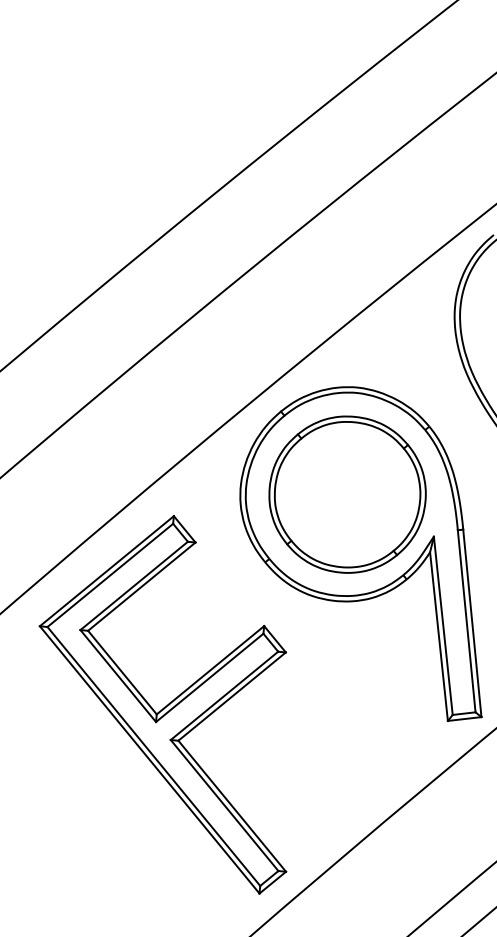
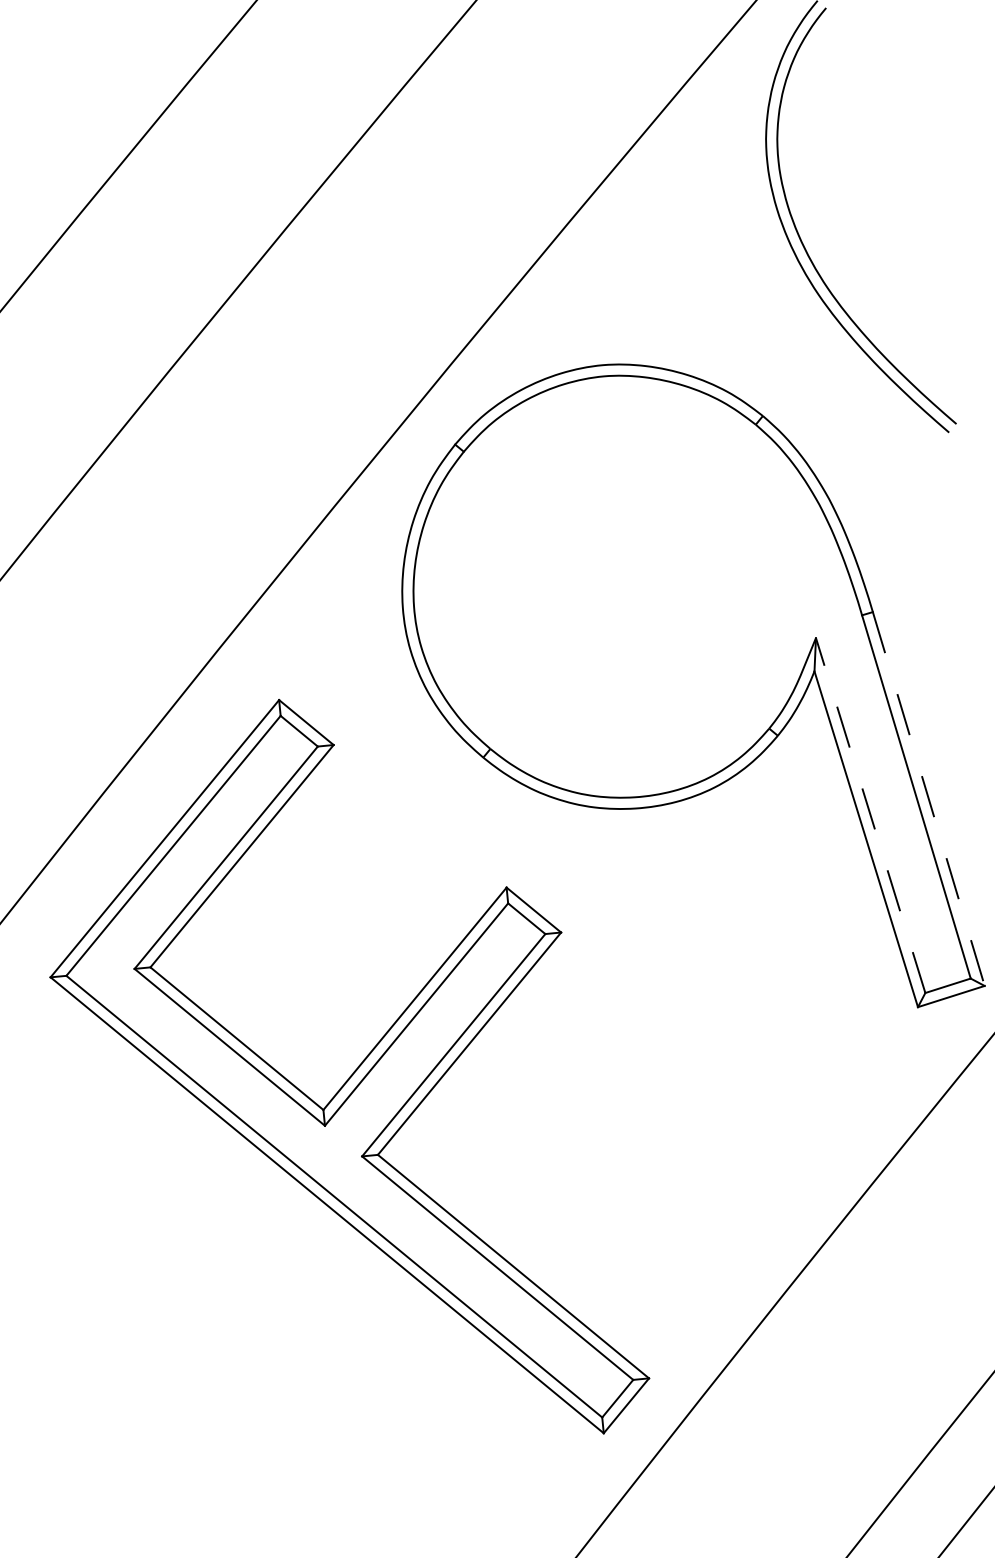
part: (347, 494) -> (623, 586), removed
line: (472, 623) -> (929, 799), solid -> dashed
line: (443, 625) -> (870, 814), solid -> dashed

